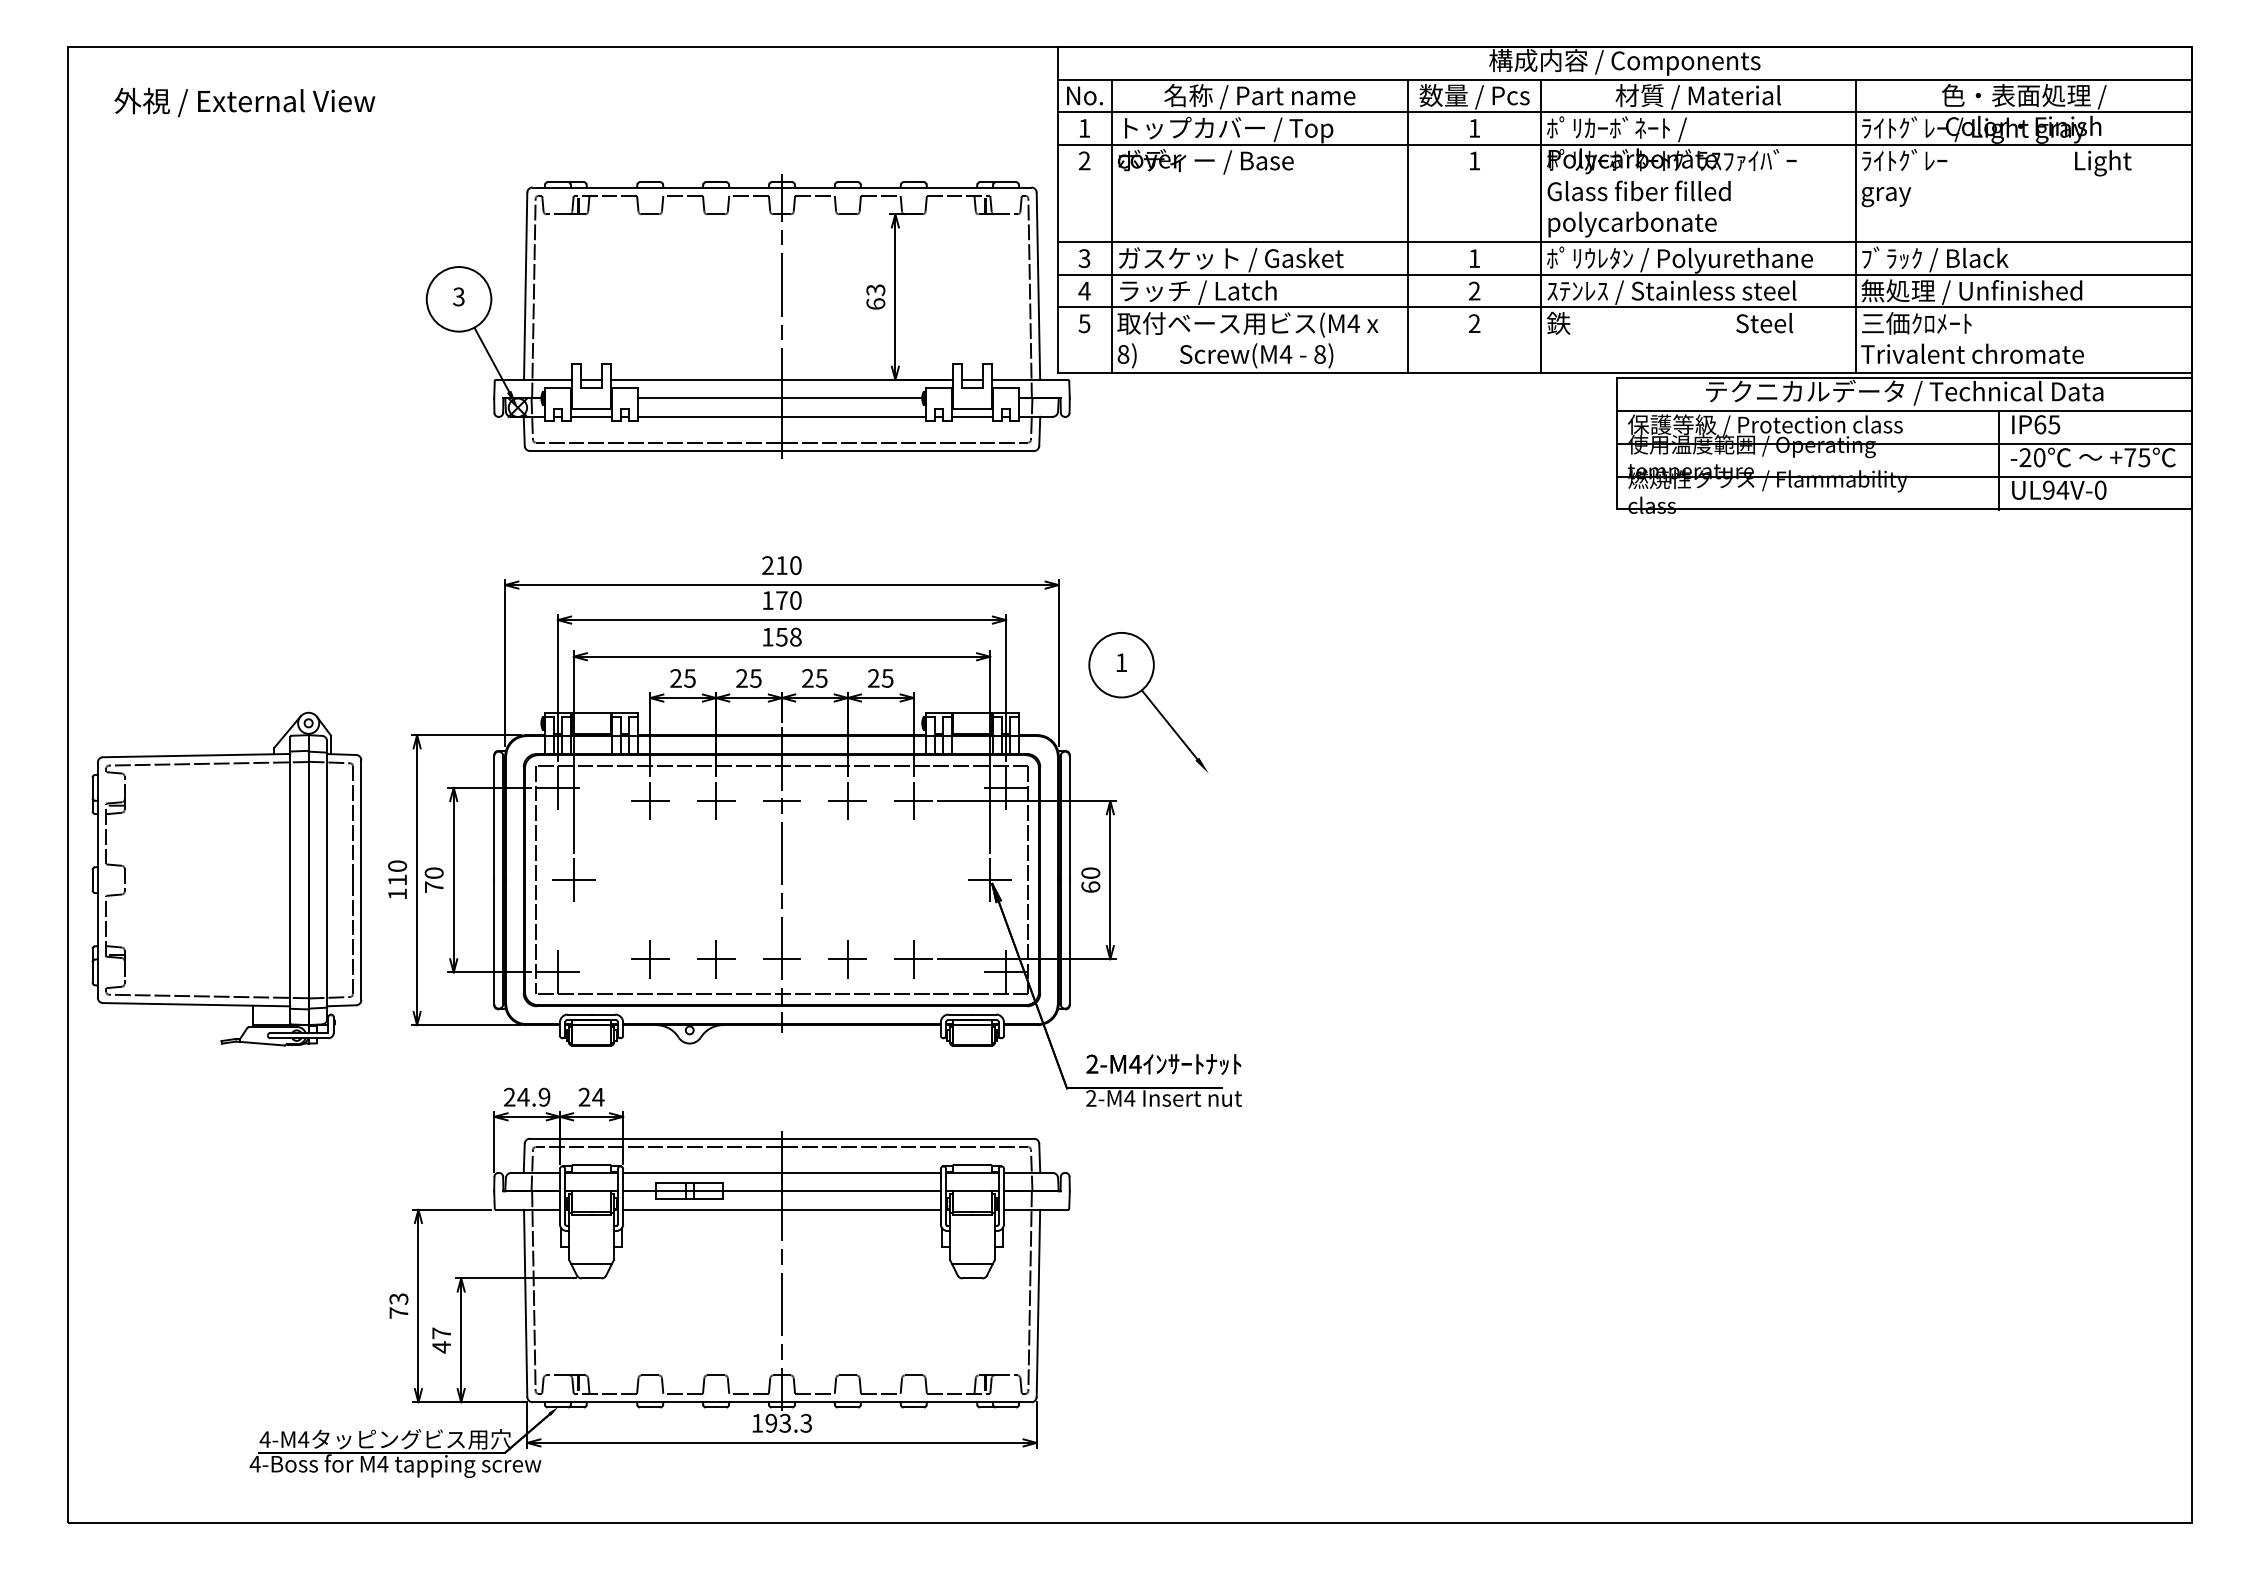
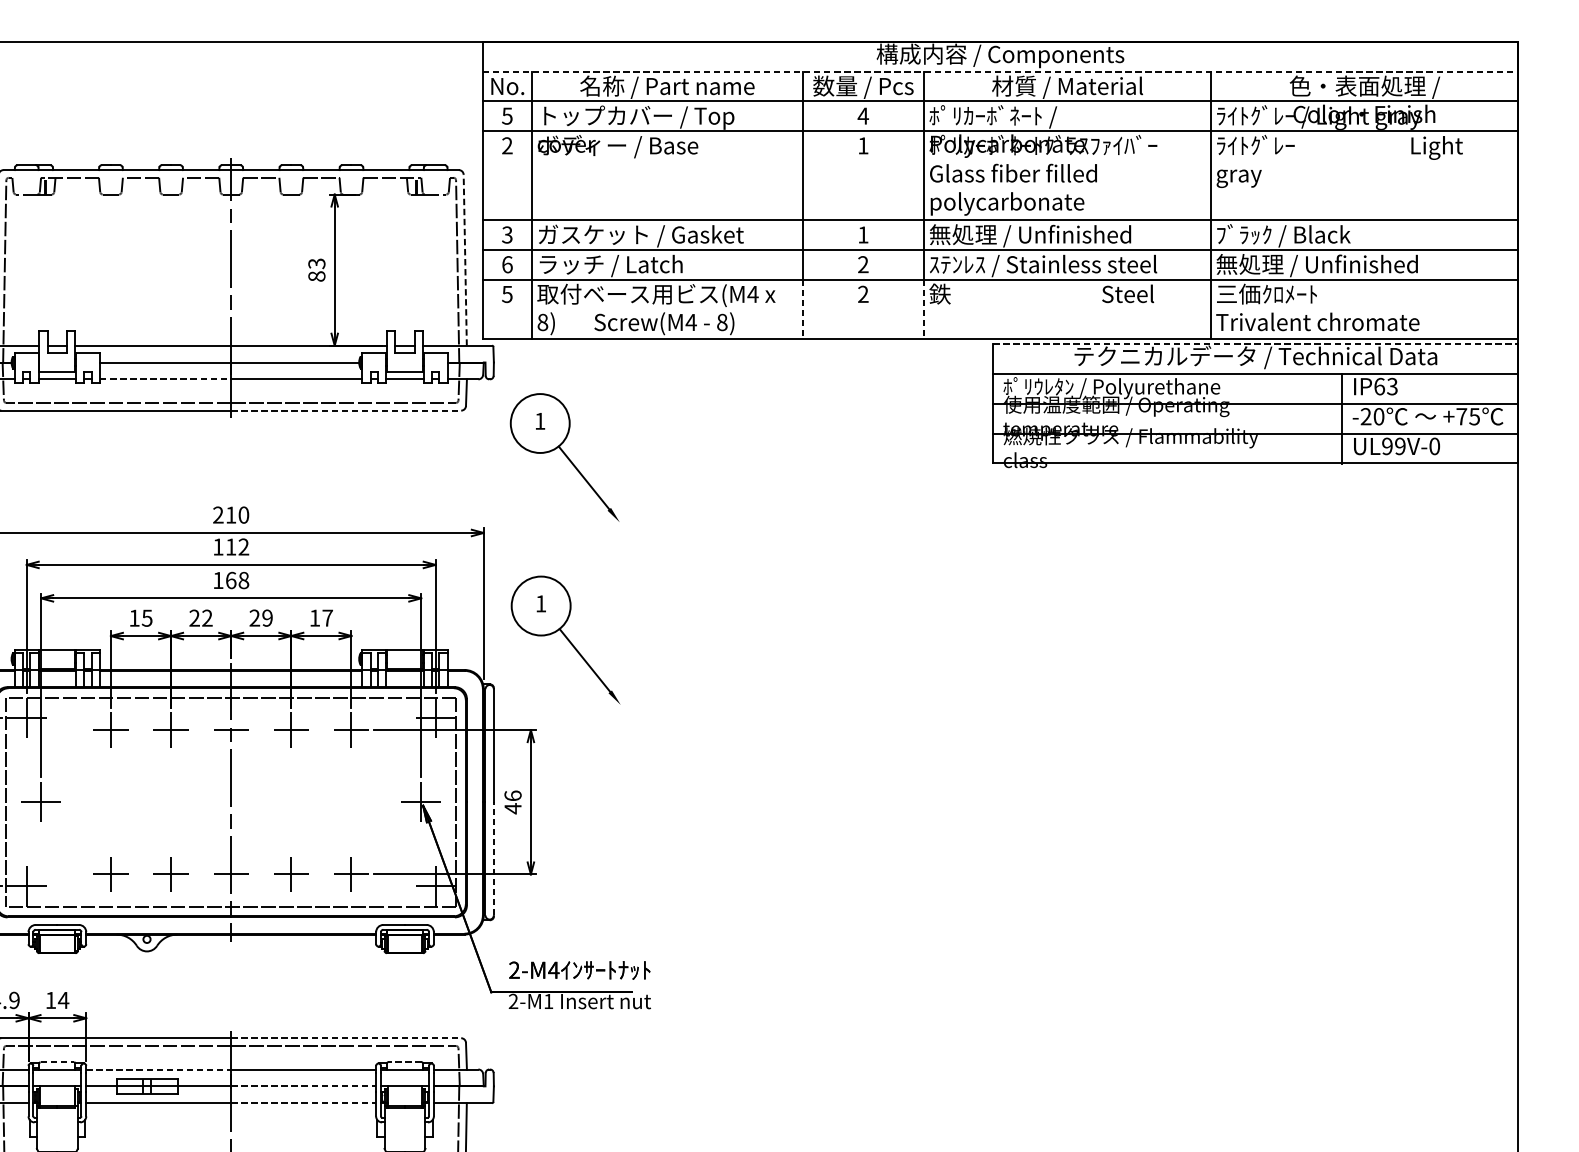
line: (1625, 79) -> (1001, 71), solid -> dashed
text: (1084, 128) -> (507, 116), 1 -> 5
text: (1474, 128) -> (863, 116), 1 -> 4
text: (1679, 259) -> (1050, 235), ﾎﾟﾘｳﾚﾀﾝ / Polyurethane -> 無処理 / Unfinished
line: (1038, 286) -> (465, 260), solid -> dashed
text: (1084, 290) -> (507, 264), 4 -> 6
text: (875, 303) -> (316, 275), 63 -> 83
line: (1407, 339) -> (802, 308), solid -> dashed
line: (1541, 339) -> (924, 308), solid -> dashed
line: (1904, 377) -> (1255, 343), solid -> dashed
line: (710, 416) -> (165, 379), solid -> dashed
text: (2054, 424) -> (1392, 386), IP65 -> IP63
text: (1765, 426) -> (1128, 388), 保護等級 / Protection class -> ﾎﾟﾘｳﾚﾀﾝ / Polyurethane
line: (907, 451) -> (345, 411), solid -> dashed
text: (2062, 489) -> (1399, 445), UL94V-0 -> UL99V-0
part: (1147, 502) -> (564, 457), added
text: (788, 600) -> (237, 547), 170 -> 112
text: (781, 636) -> (230, 579), 158 -> 168
text: (675, 678) -> (134, 618), 25 -> 15
text: (755, 678) -> (207, 618), 25 -> 22
text: (821, 678) -> (267, 618), 25 -> 29
text: (880, 678) -> (321, 618), 25 -> 17
text: (1090, 880) -> (512, 802), 60 -> 46
line: (1069, 942) -> (493, 859), solid -> dashed
text: (584, 1096) -> (50, 999), 24 -> 14
text: (1129, 1098) -> (548, 1001), 2-M4 -> 2-M1
line: (907, 1138) -> (345, 1038), solid -> dashed
line: (592, 1165) -> (58, 1062), solid -> dashed
line: (971, 1165) -> (404, 1062), solid -> dashed
line: (703, 1172) -> (159, 1069), solid -> dashed
line: (861, 1191) -> (303, 1086), solid -> dashed
line: (861, 1209) -> (303, 1102), solid -> dashed

